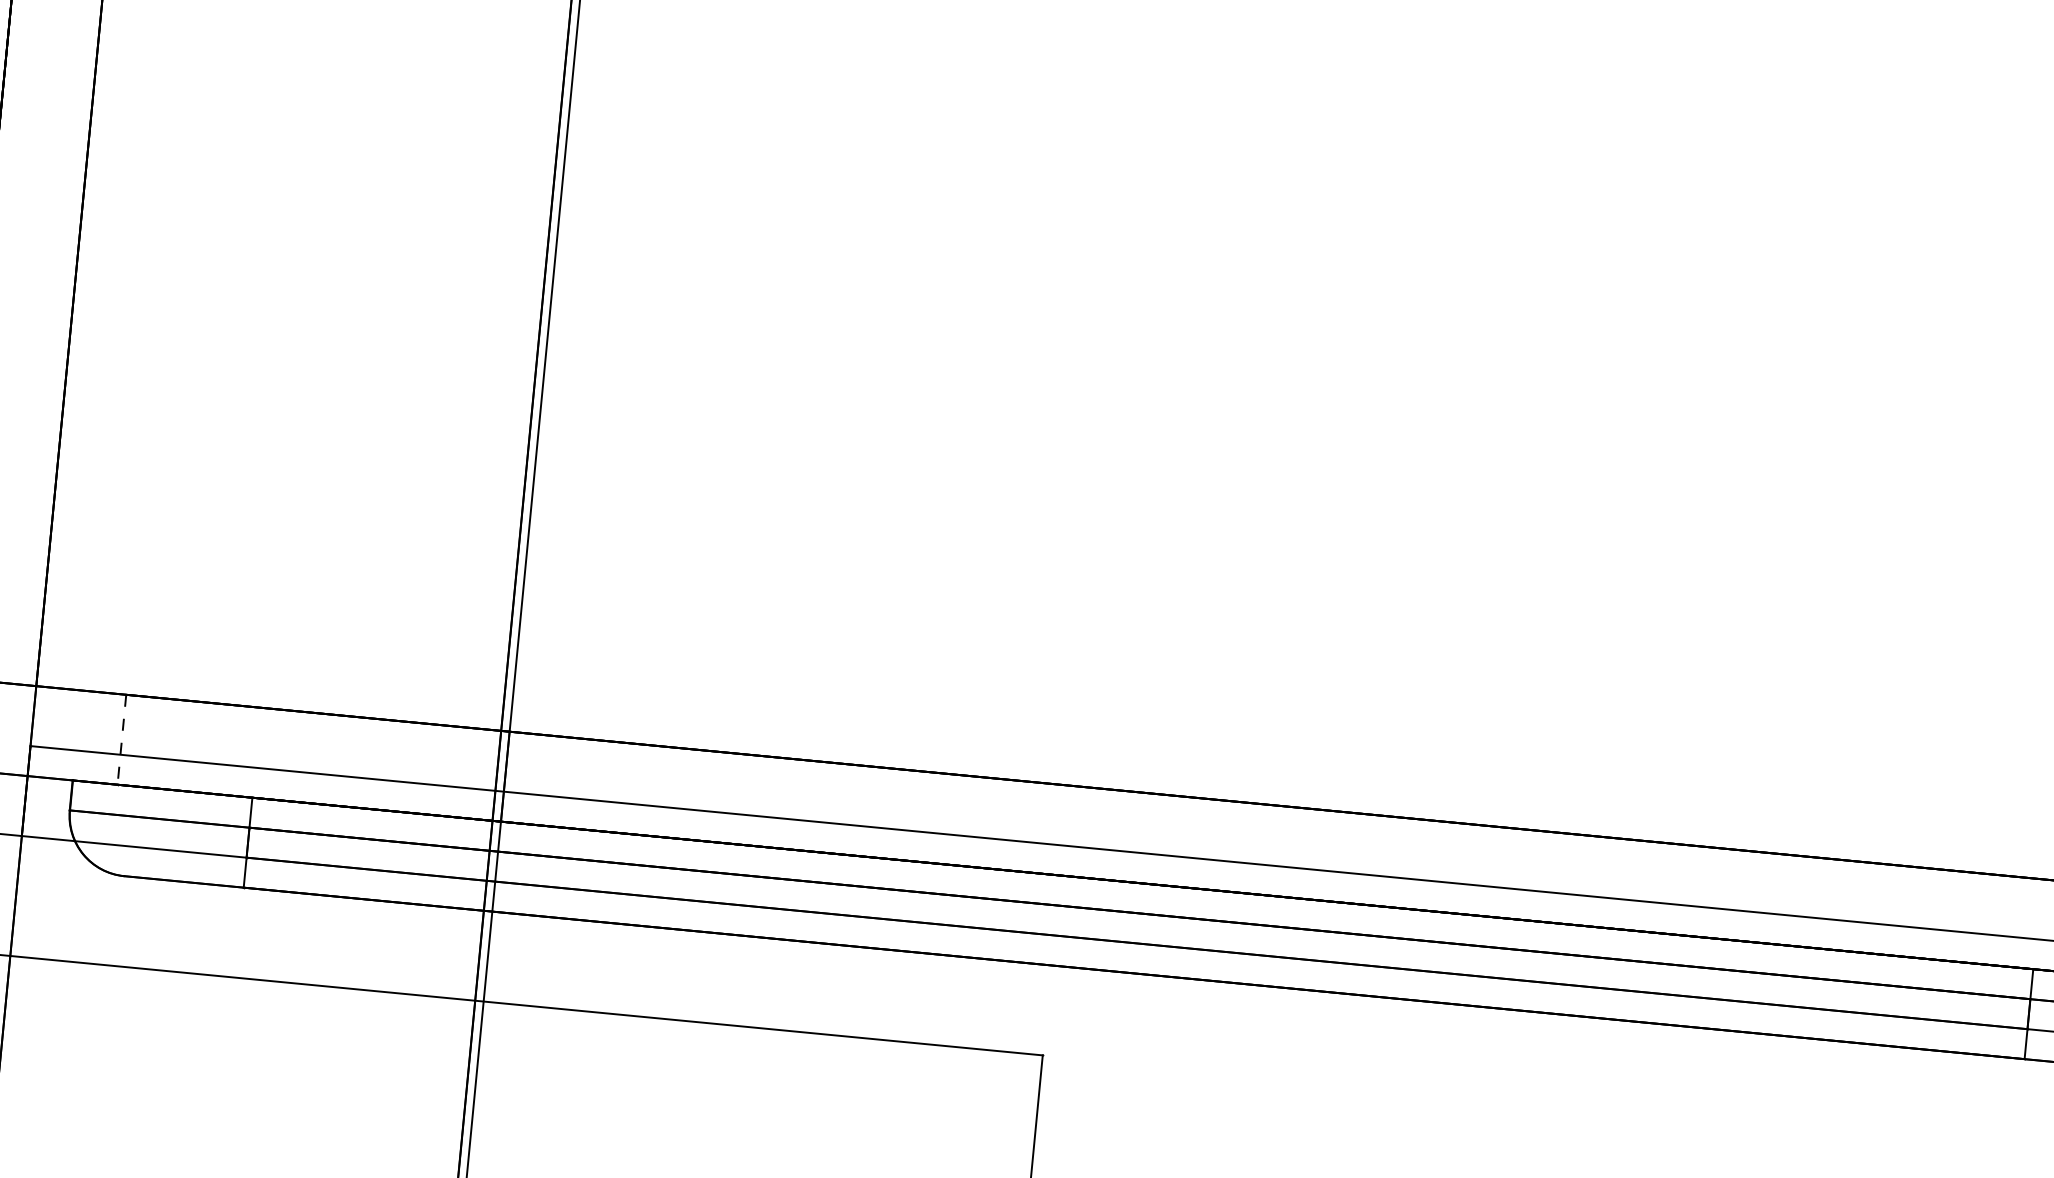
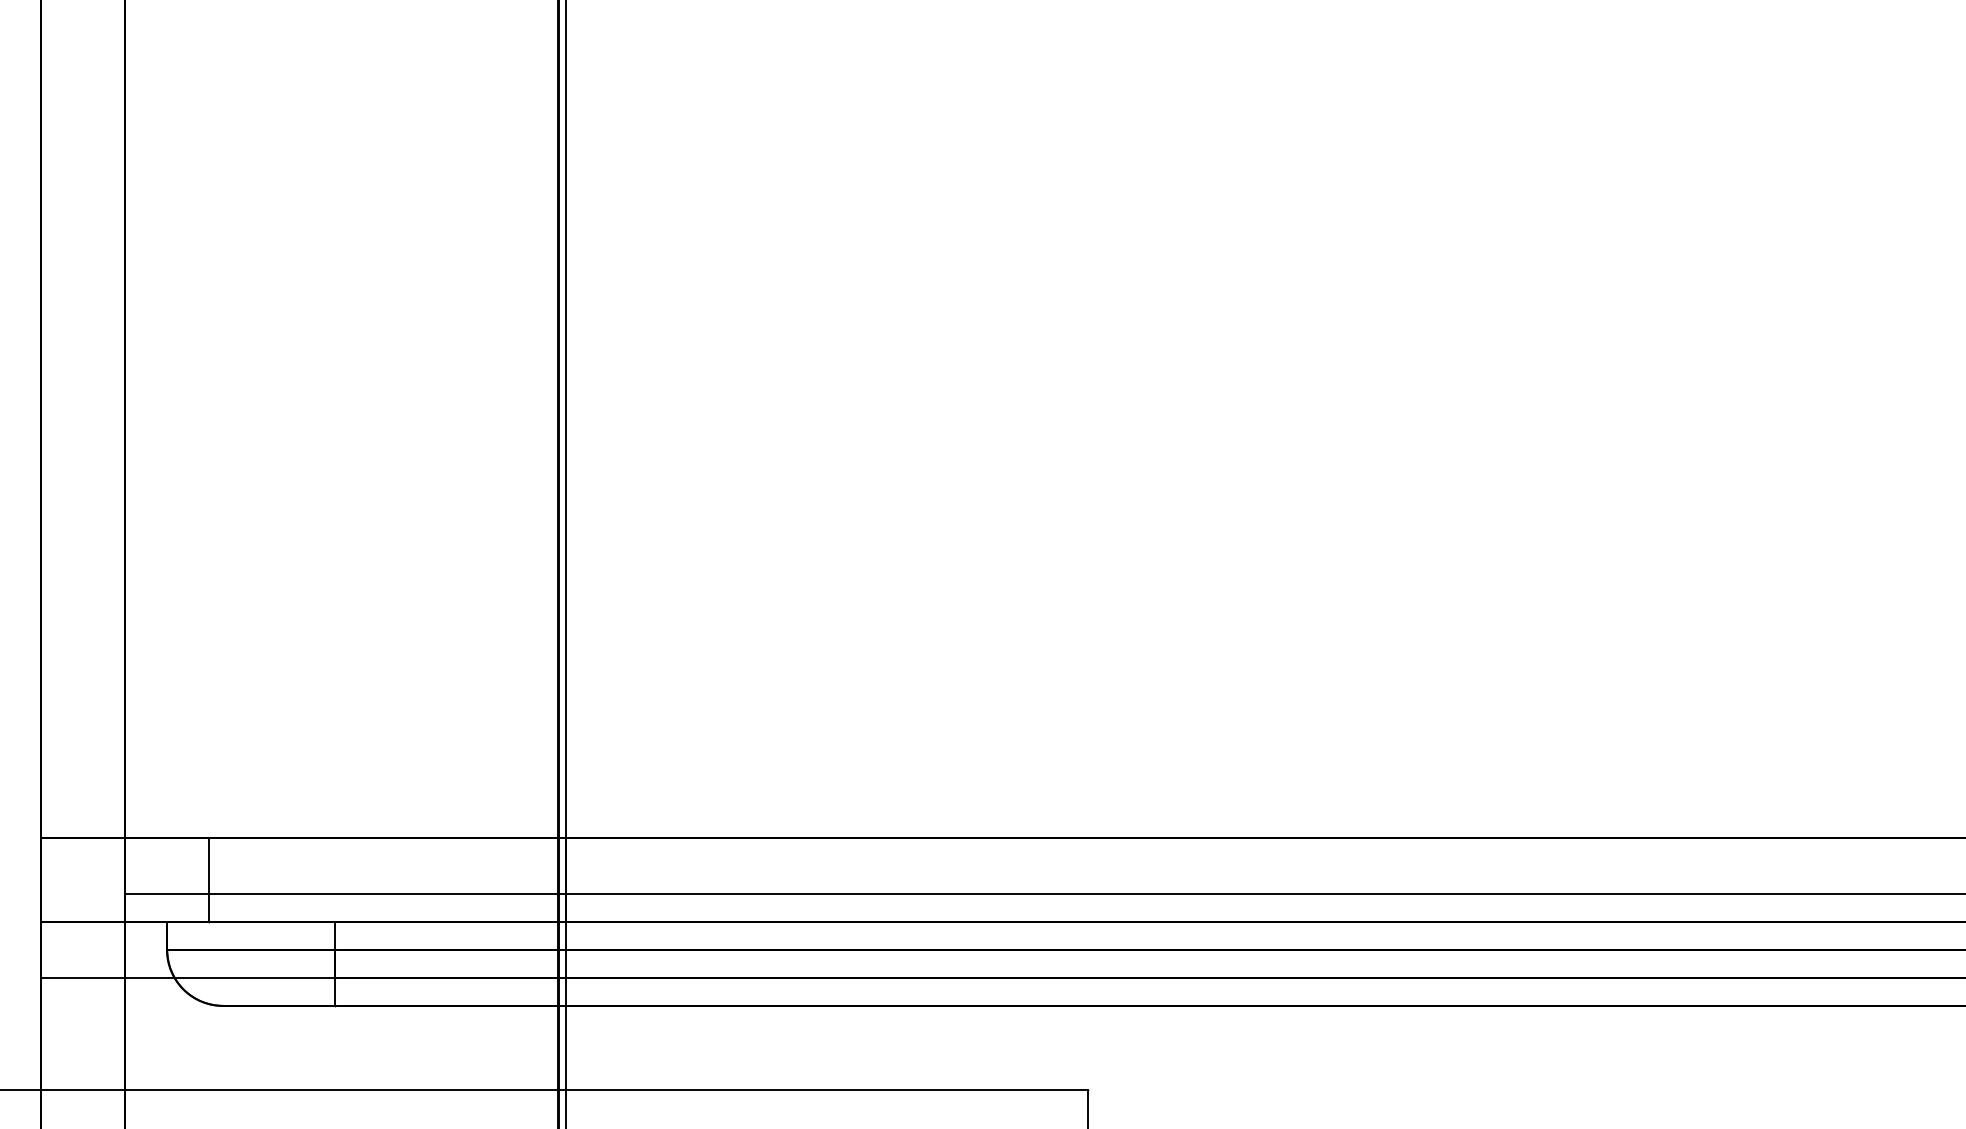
line: (121, 740) -> (208, 880), dashed -> solid

